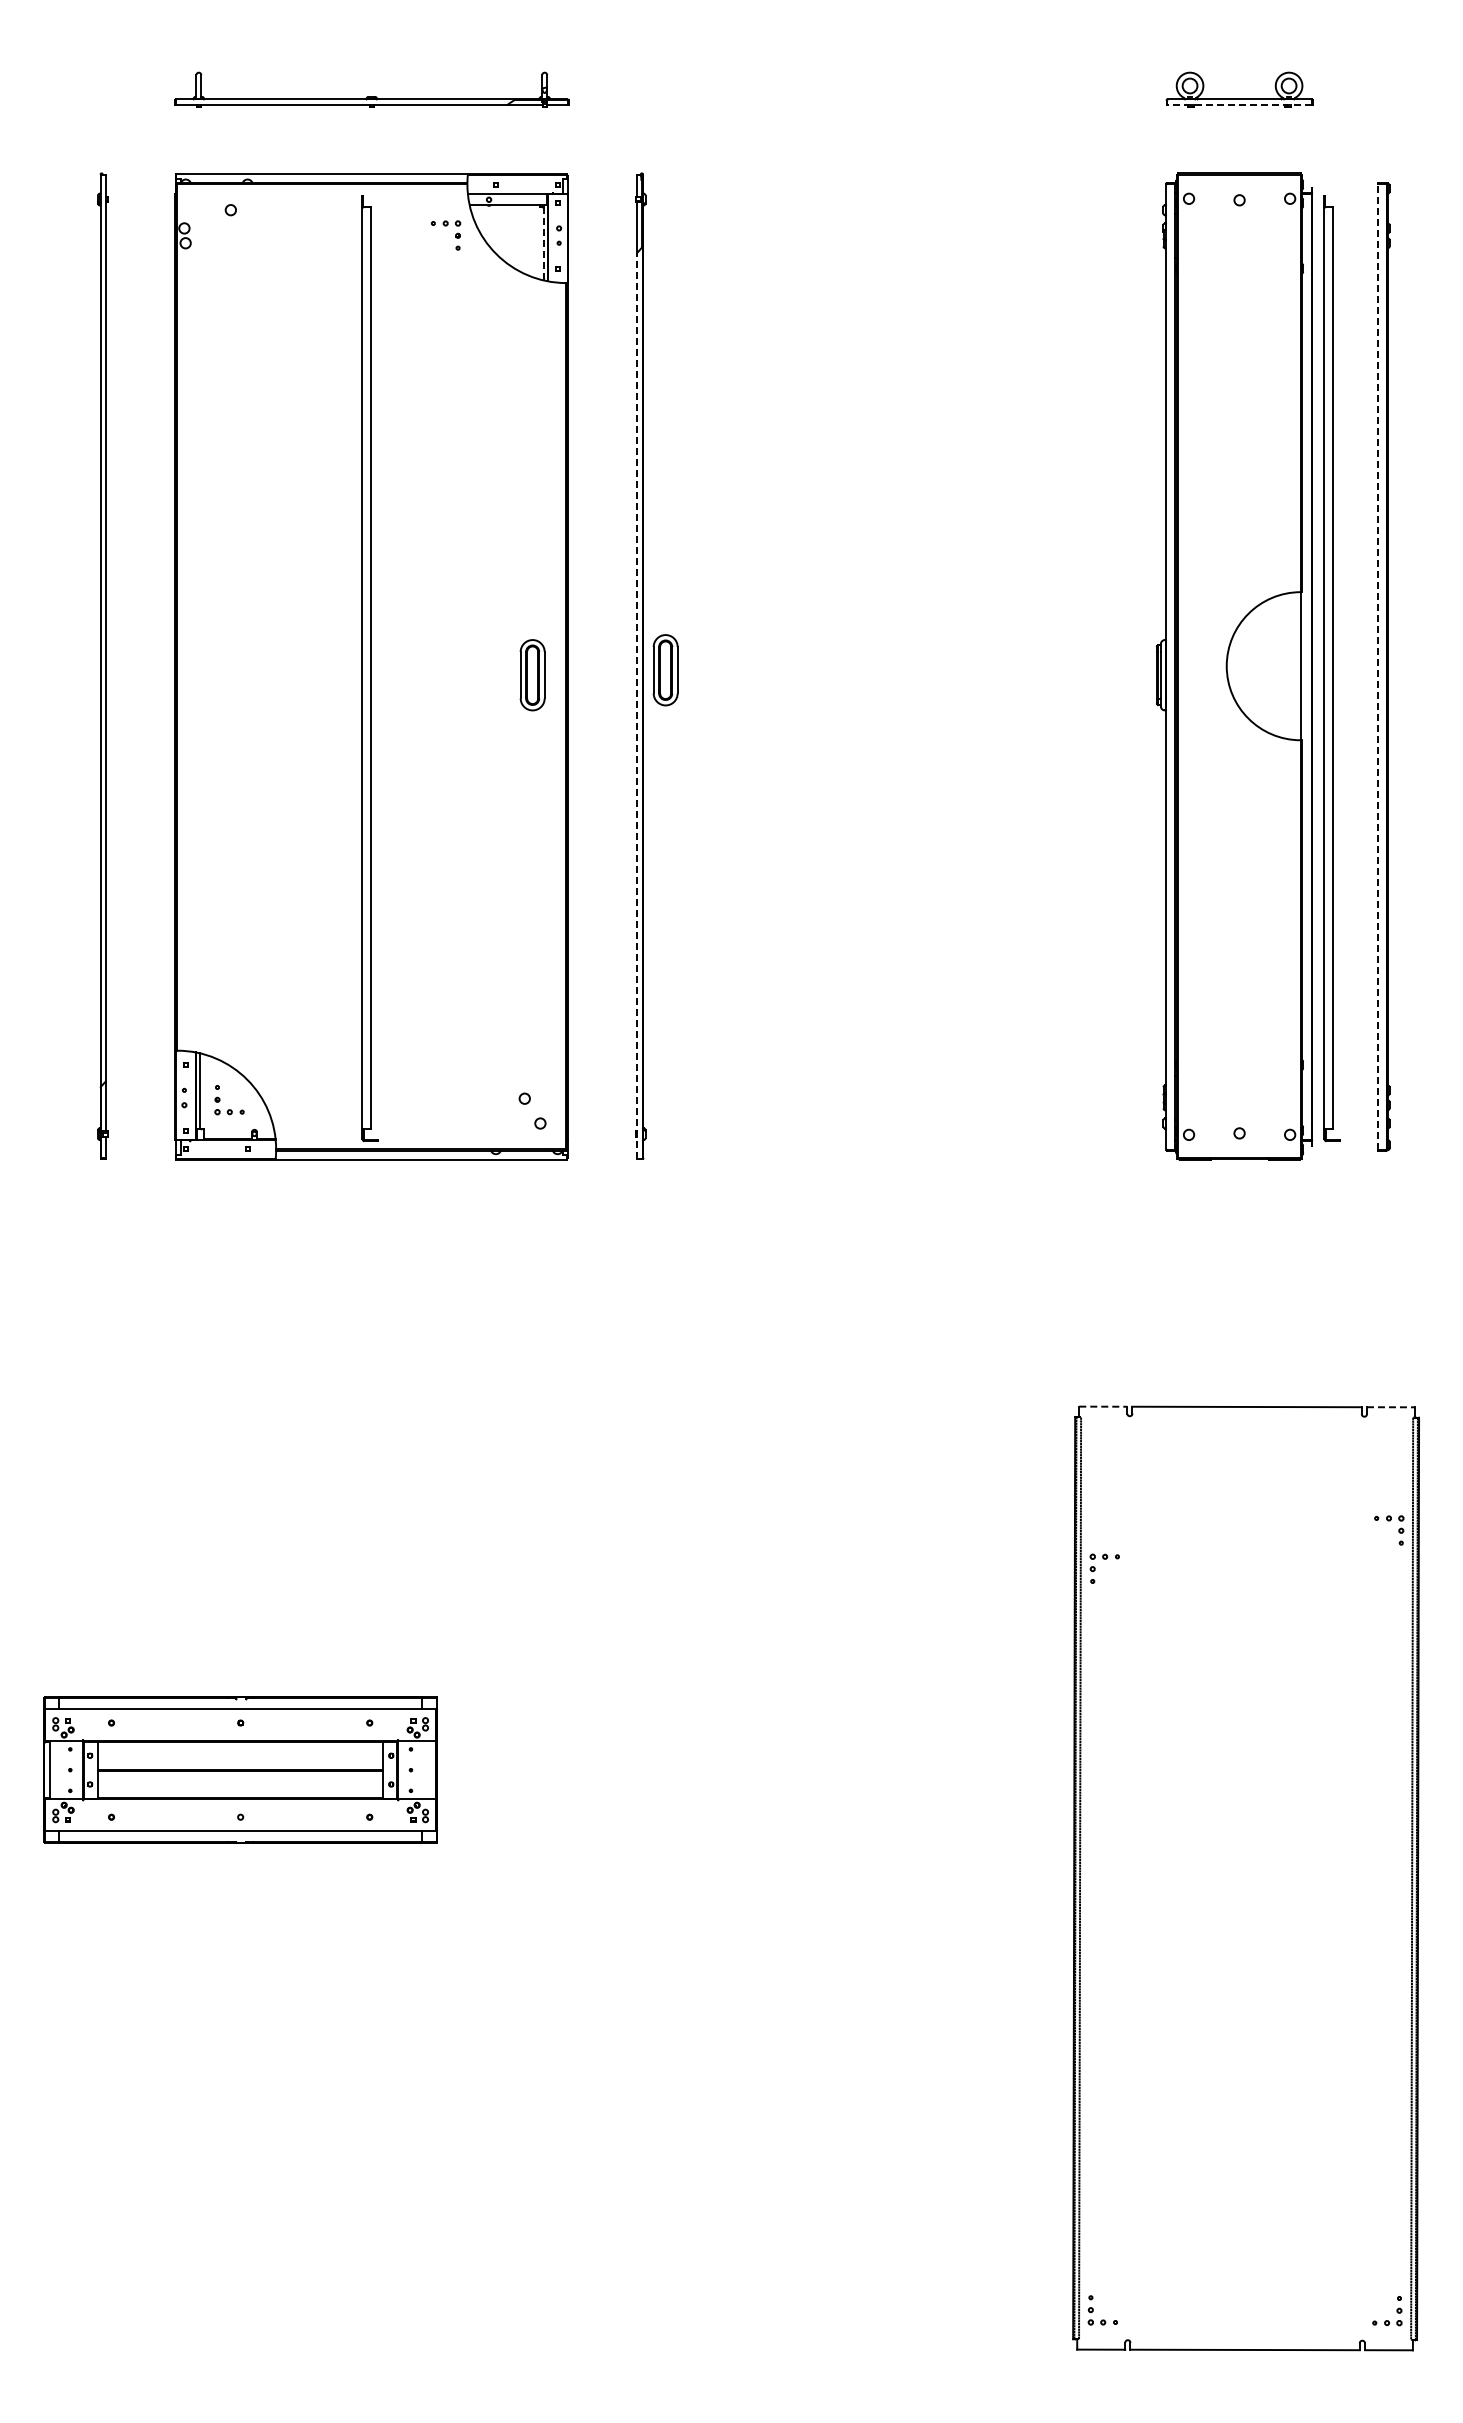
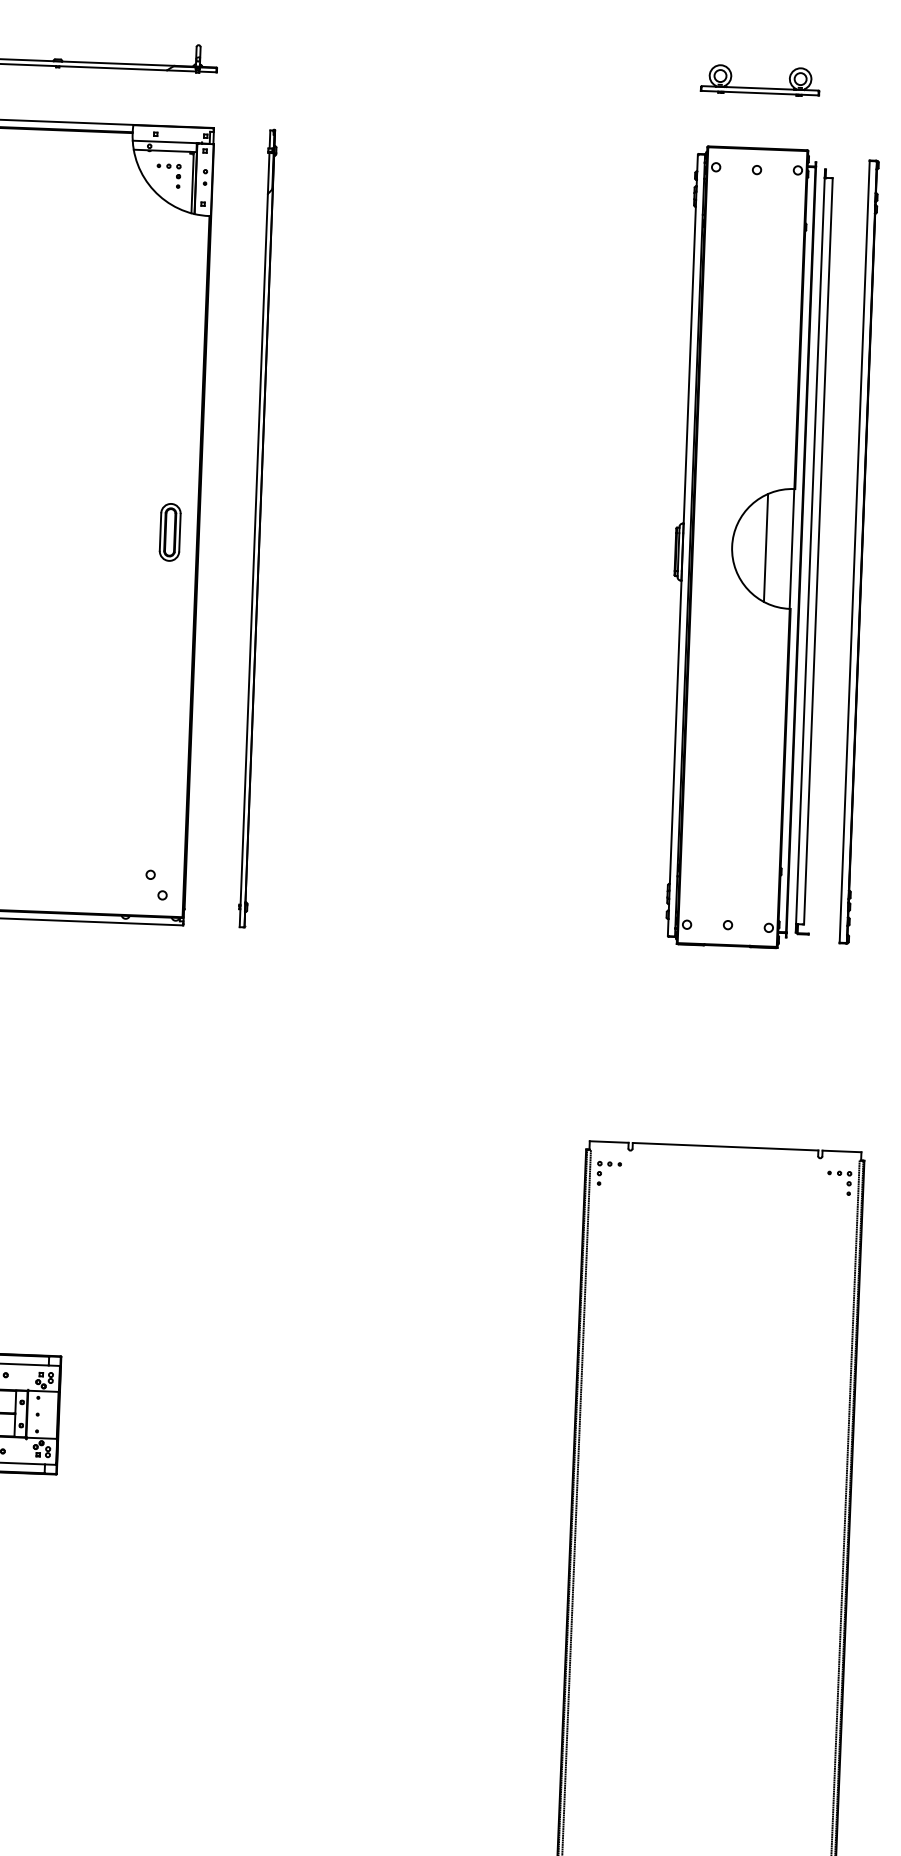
line: (1239, 105) -> (759, 93), dashed -> solid
part: (445, 226) -> (168, 168), moved
line: (543, 243) -> (192, 183), dashed -> solid
line: (1268, 665) -> (765, 547), added
line: (1378, 666) -> (854, 551), dashed -> solid
part: (369, 668) -> (38, 521), removed
part: (665, 670) -> (277, 532), removed
line: (637, 705) -> (254, 560), dashed -> solid
line: (1103, 1406) -> (609, 1141), dashed -> solid
line: (1391, 1407) -> (842, 1151), dashed -> solid
part: (1389, 1521) -> (839, 1175), moved
part: (1104, 1559) -> (609, 1166), moved

